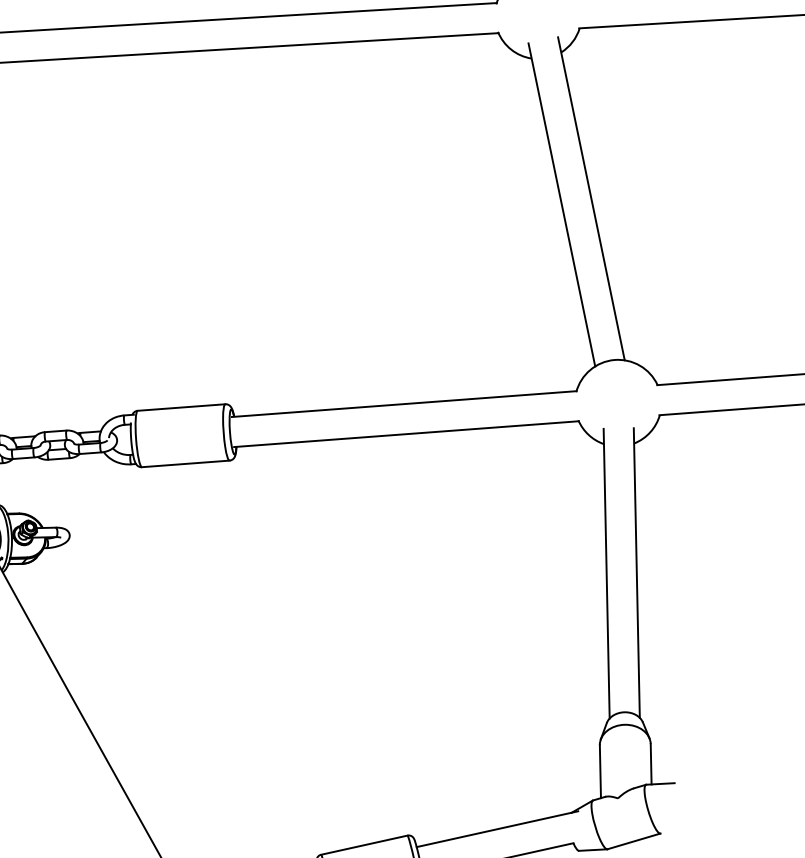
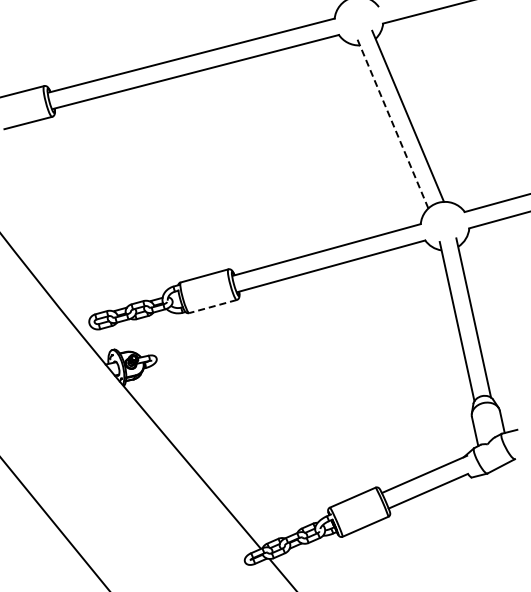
line: (562, 204) -> (392, 122), solid -> dashed
line: (184, 463) -> (212, 306), solid -> dashed

